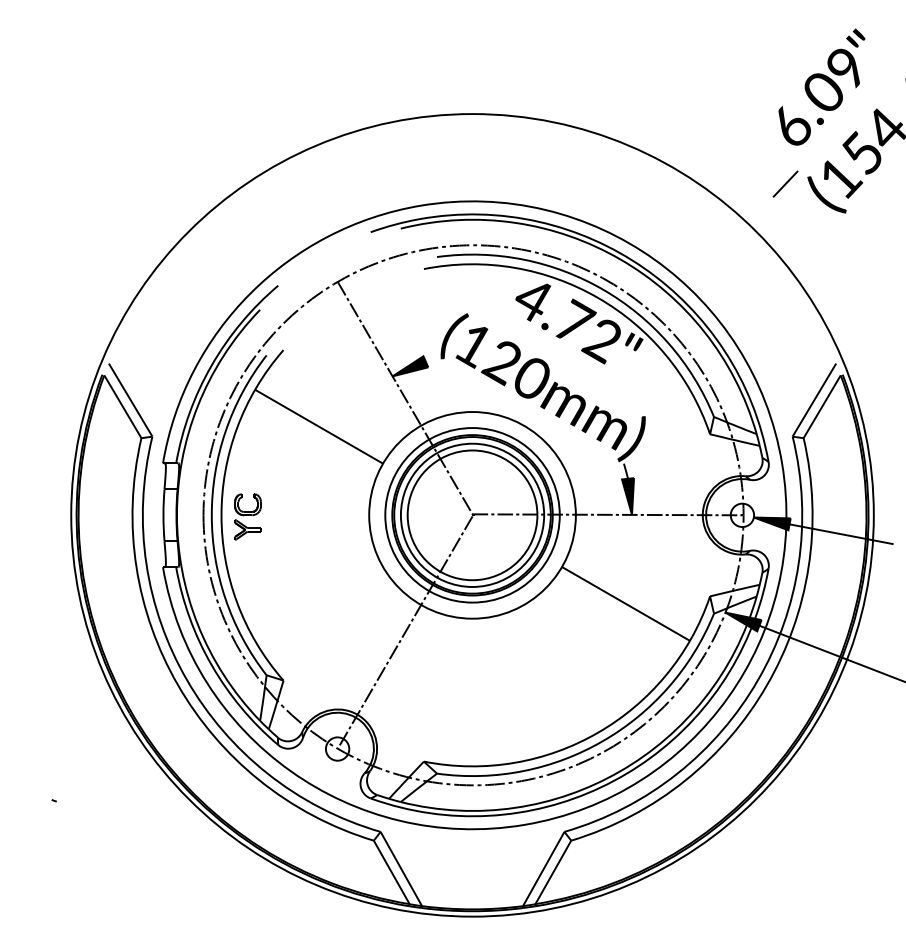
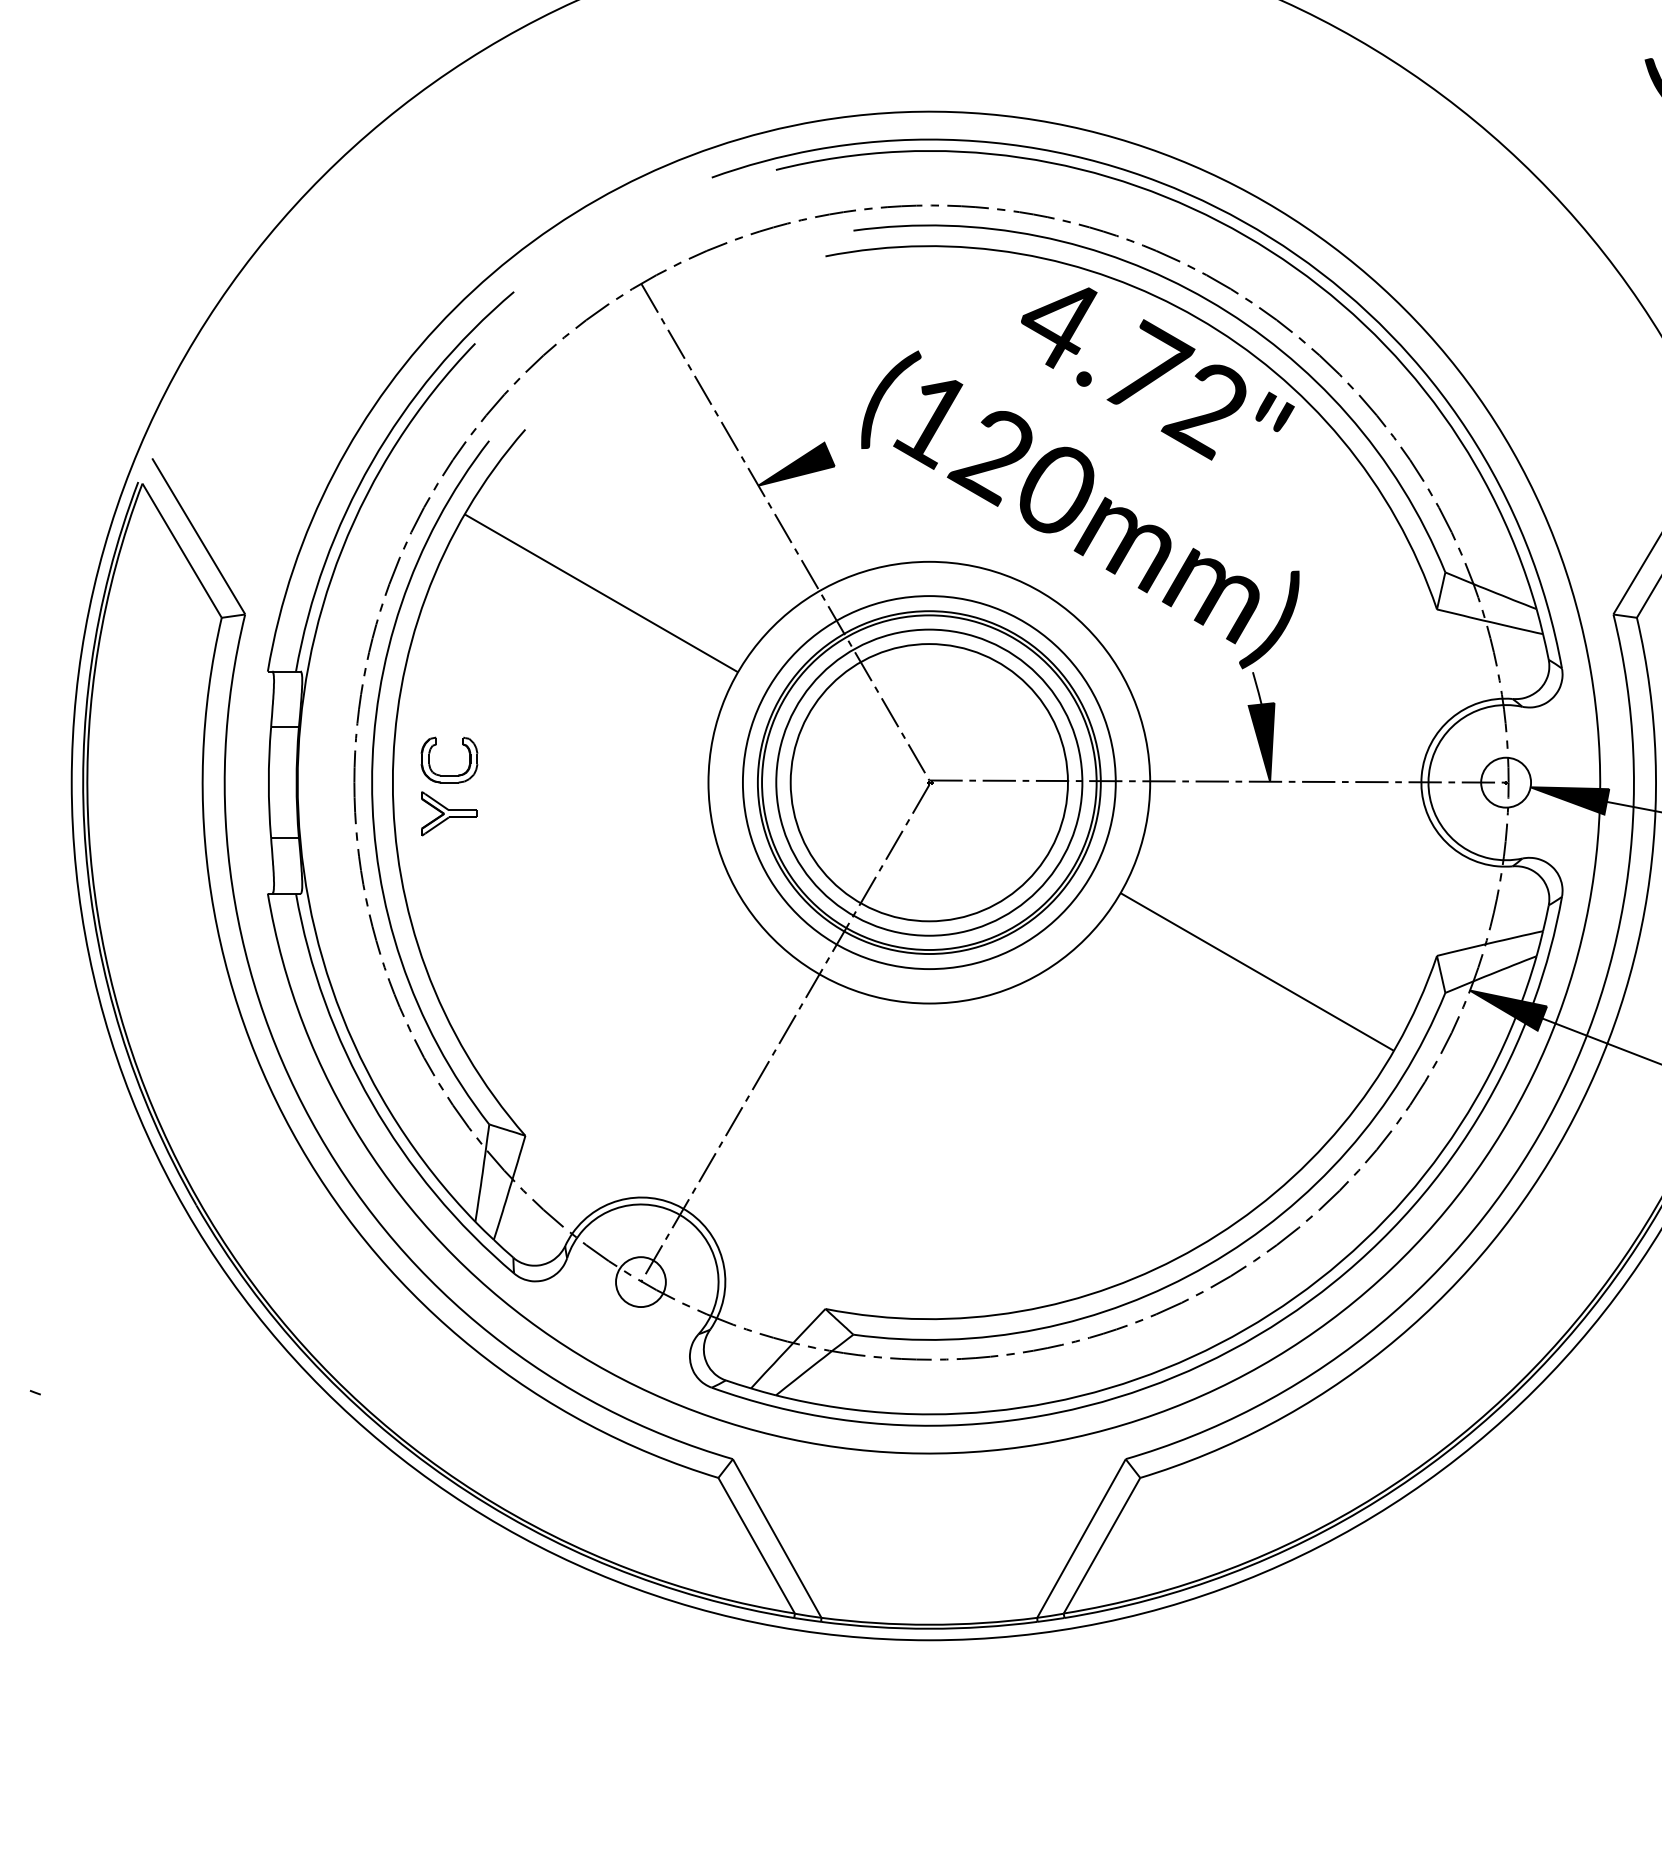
line: (785, 183) -> (1598, 73), removed

